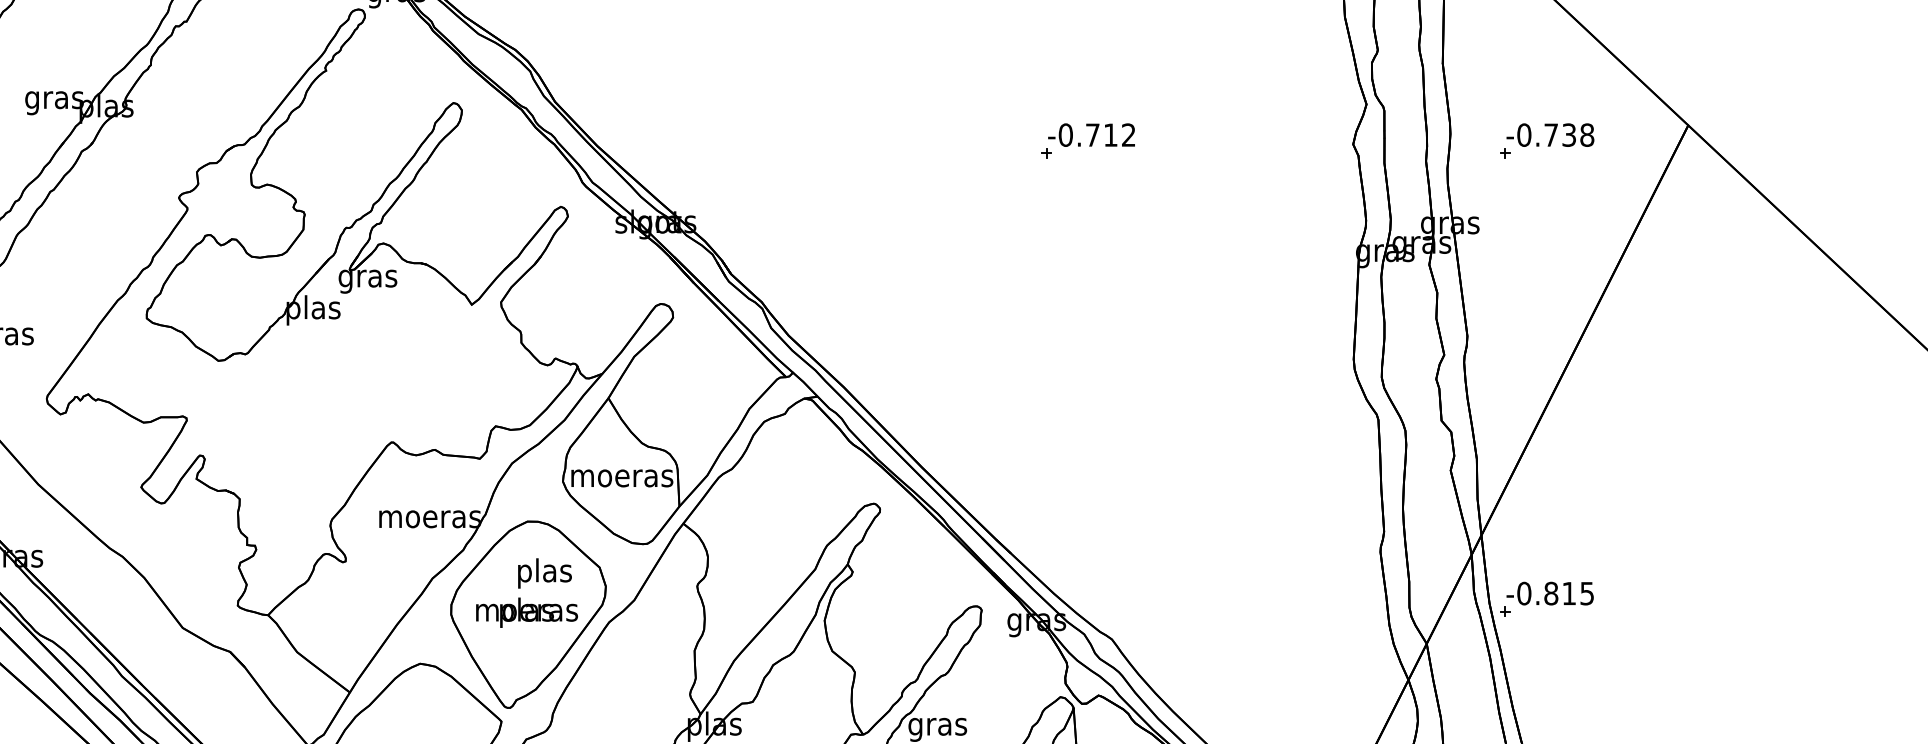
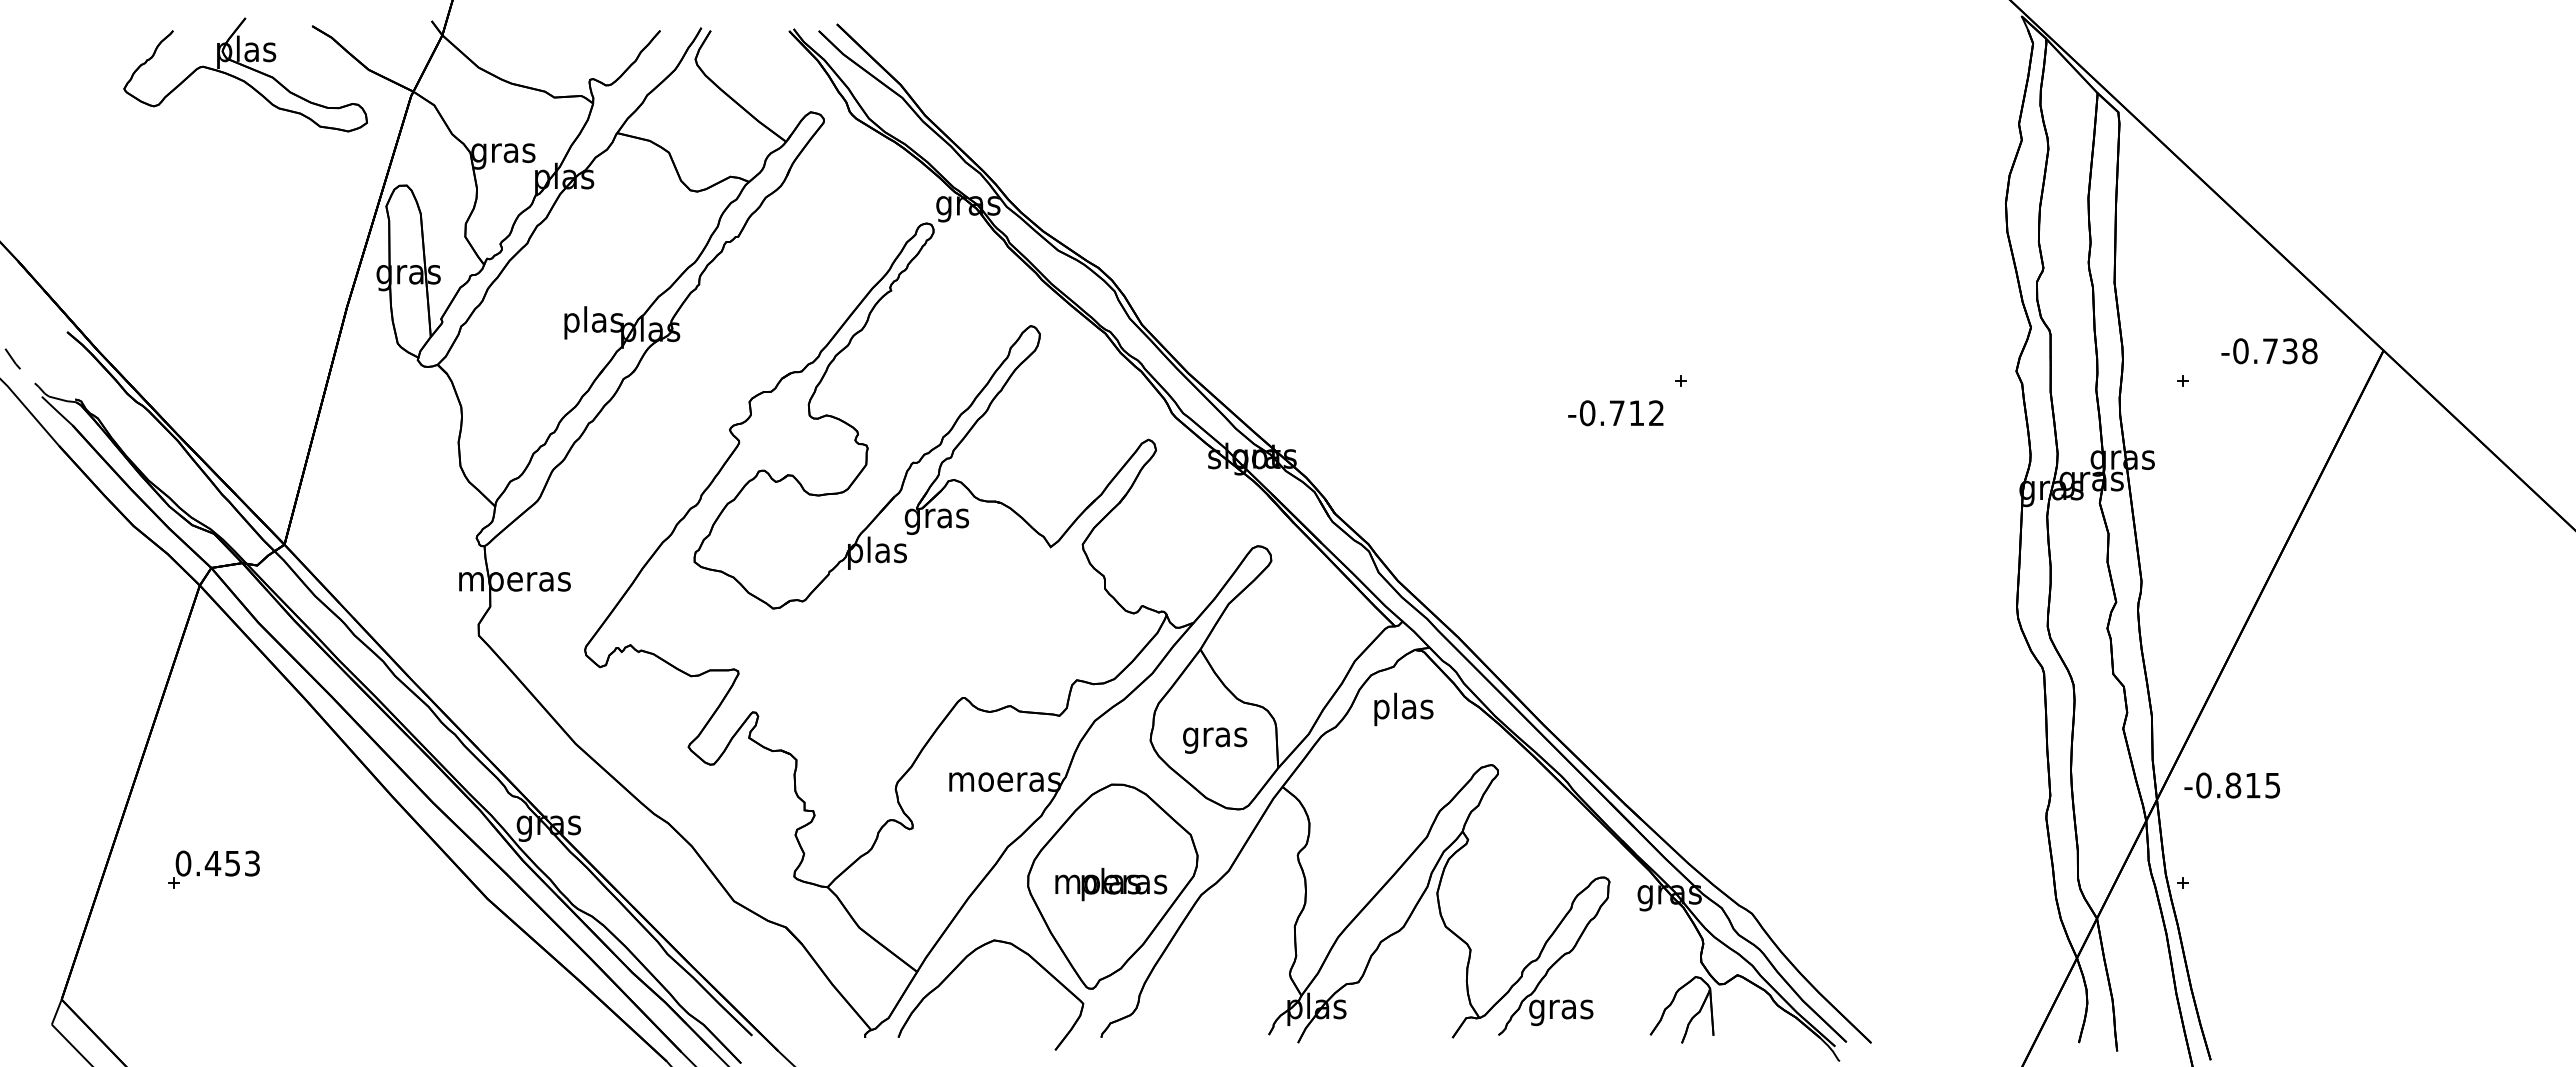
text: (54, 99) -> (593, 322), gras -> plas
text: (1091, 135) -> (1615, 413), moved
text: (1550, 135) -> (2269, 351), moved
text: (622, 481) -> (1215, 740), moeras -> gras
text: (544, 573) -> (1403, 709), moved
text: (1549, 593) -> (2231, 785), moved

